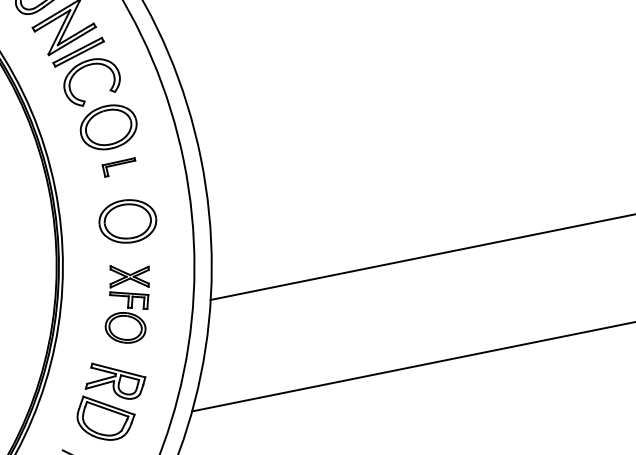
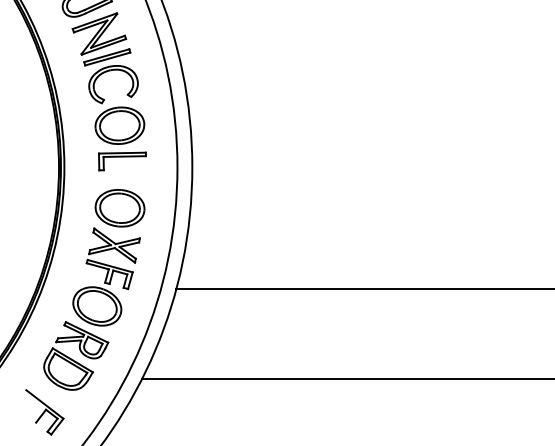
part: (119, 167) -> (122, 161), size x1.67
part: (128, 302) -> (106, 276), size x1.43

